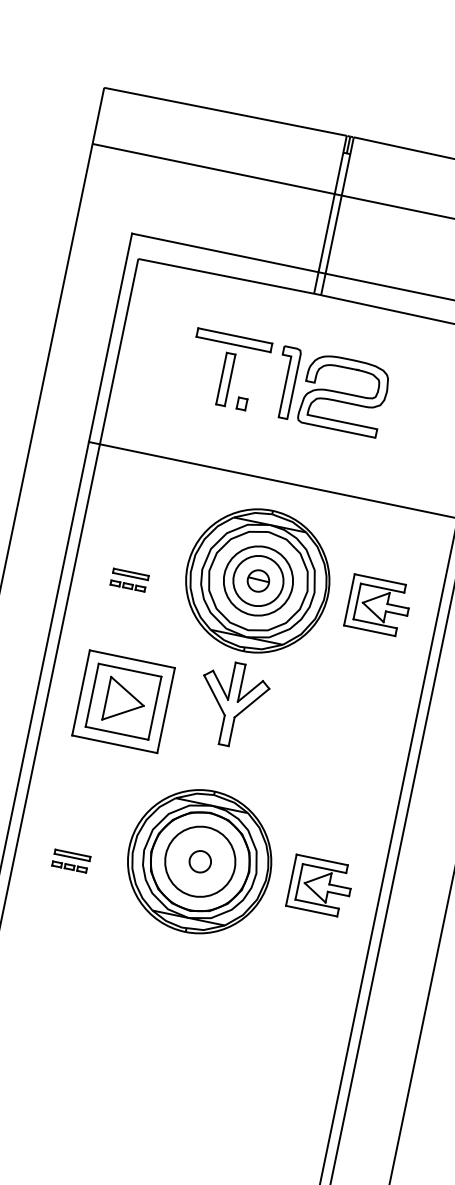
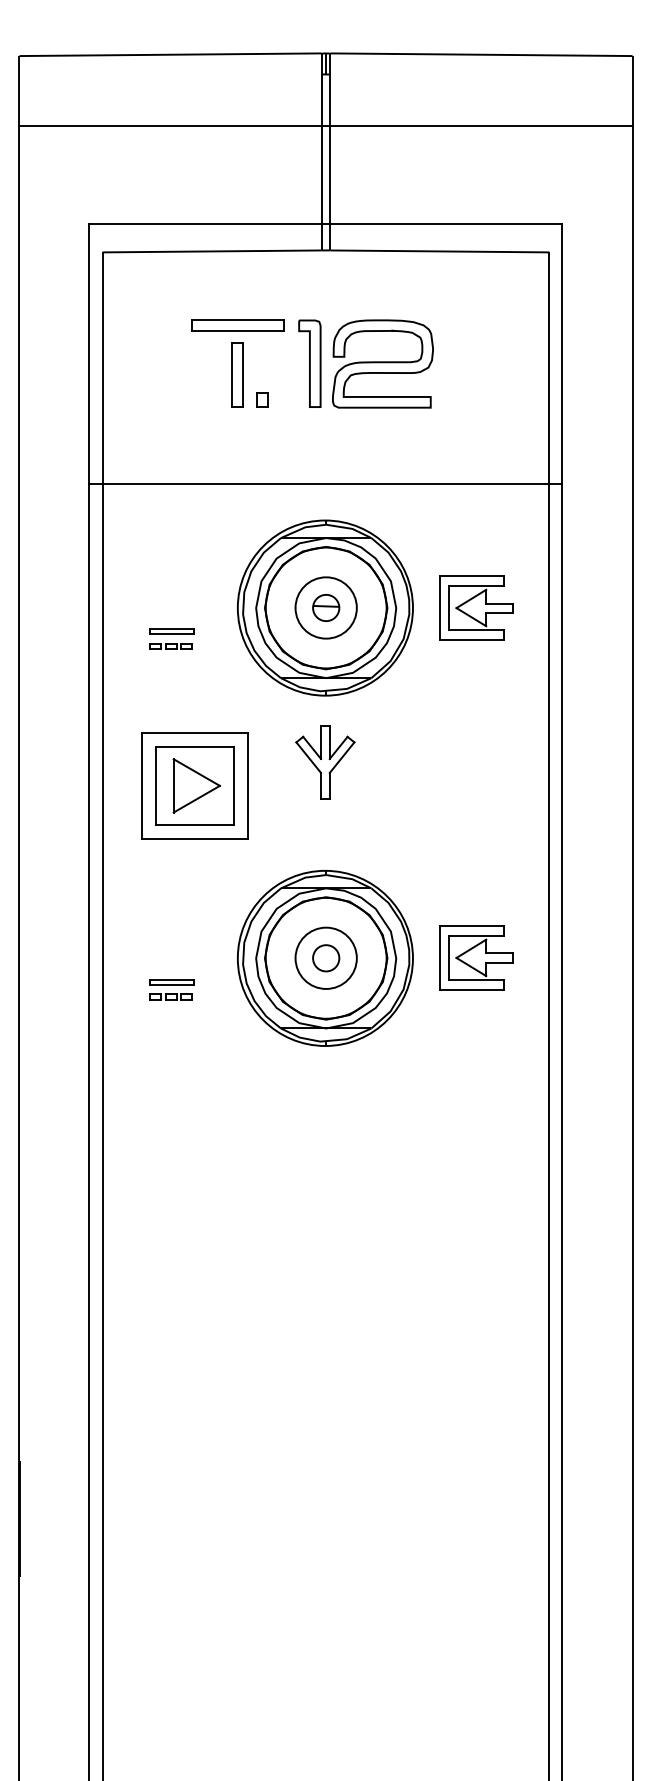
circle: (257, 580) -> (325, 607), size x1.43
part: (232, 704) -> (325, 762), size x0.71
circle: (199, 861) -> (325, 957), size x0.71

